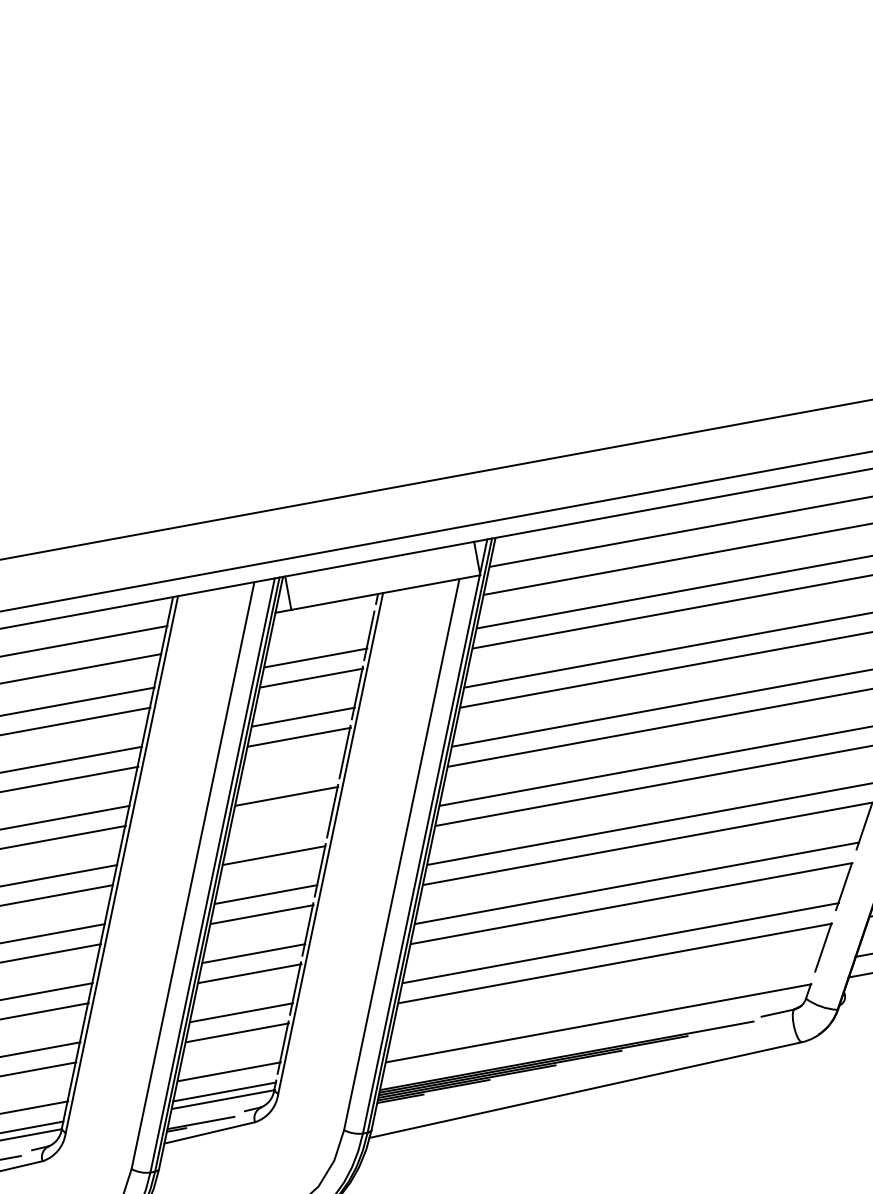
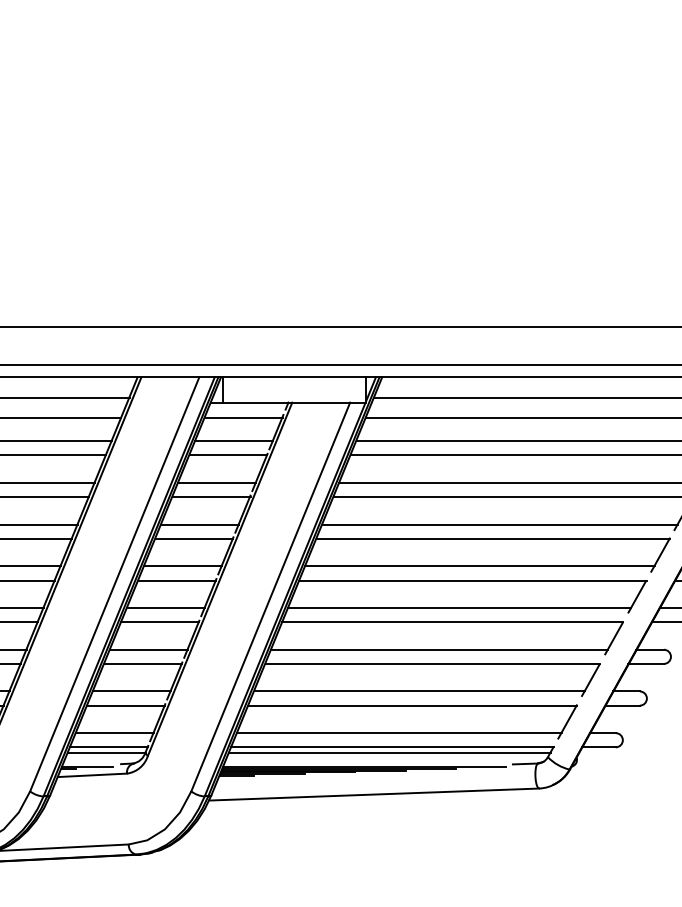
line: (322, 624) -> (243, 417), added
line: (290, 776) -> (199, 524), added
line: (278, 835) -> (182, 566), added
line: (604, 1003) -> (399, 733), added
line: (595, 1030) -> (389, 752), added

